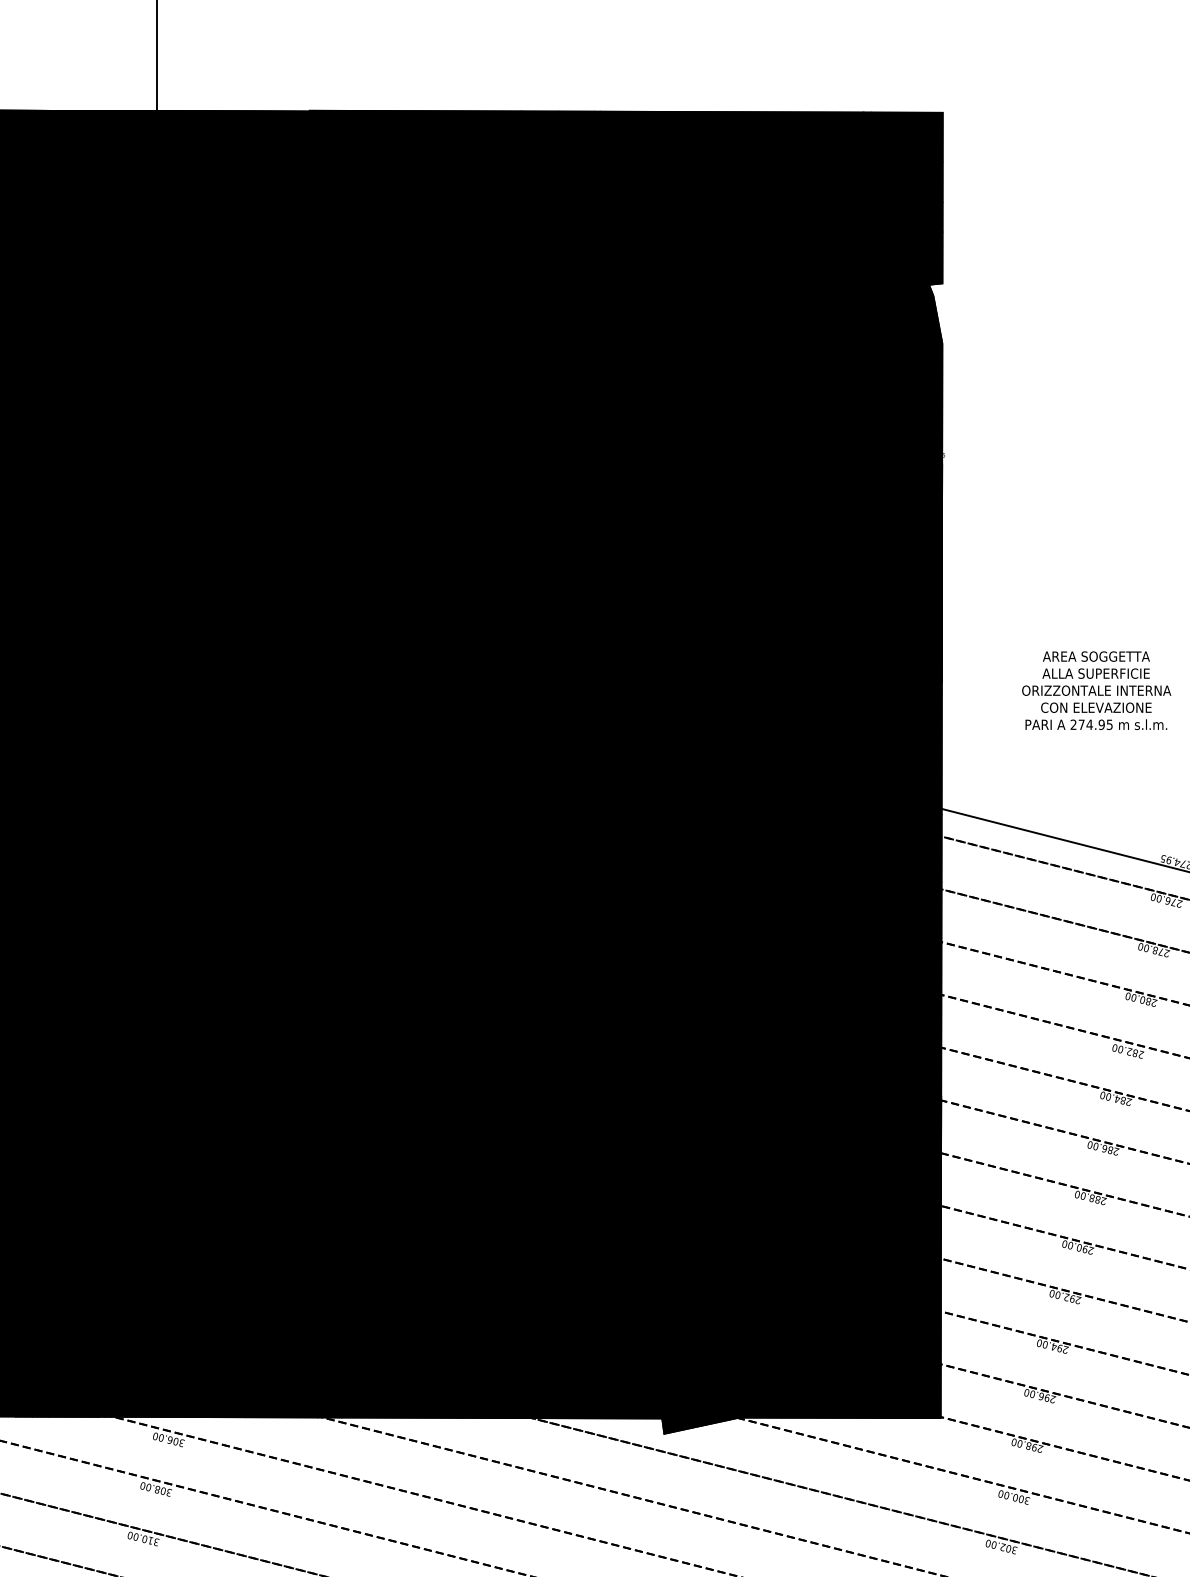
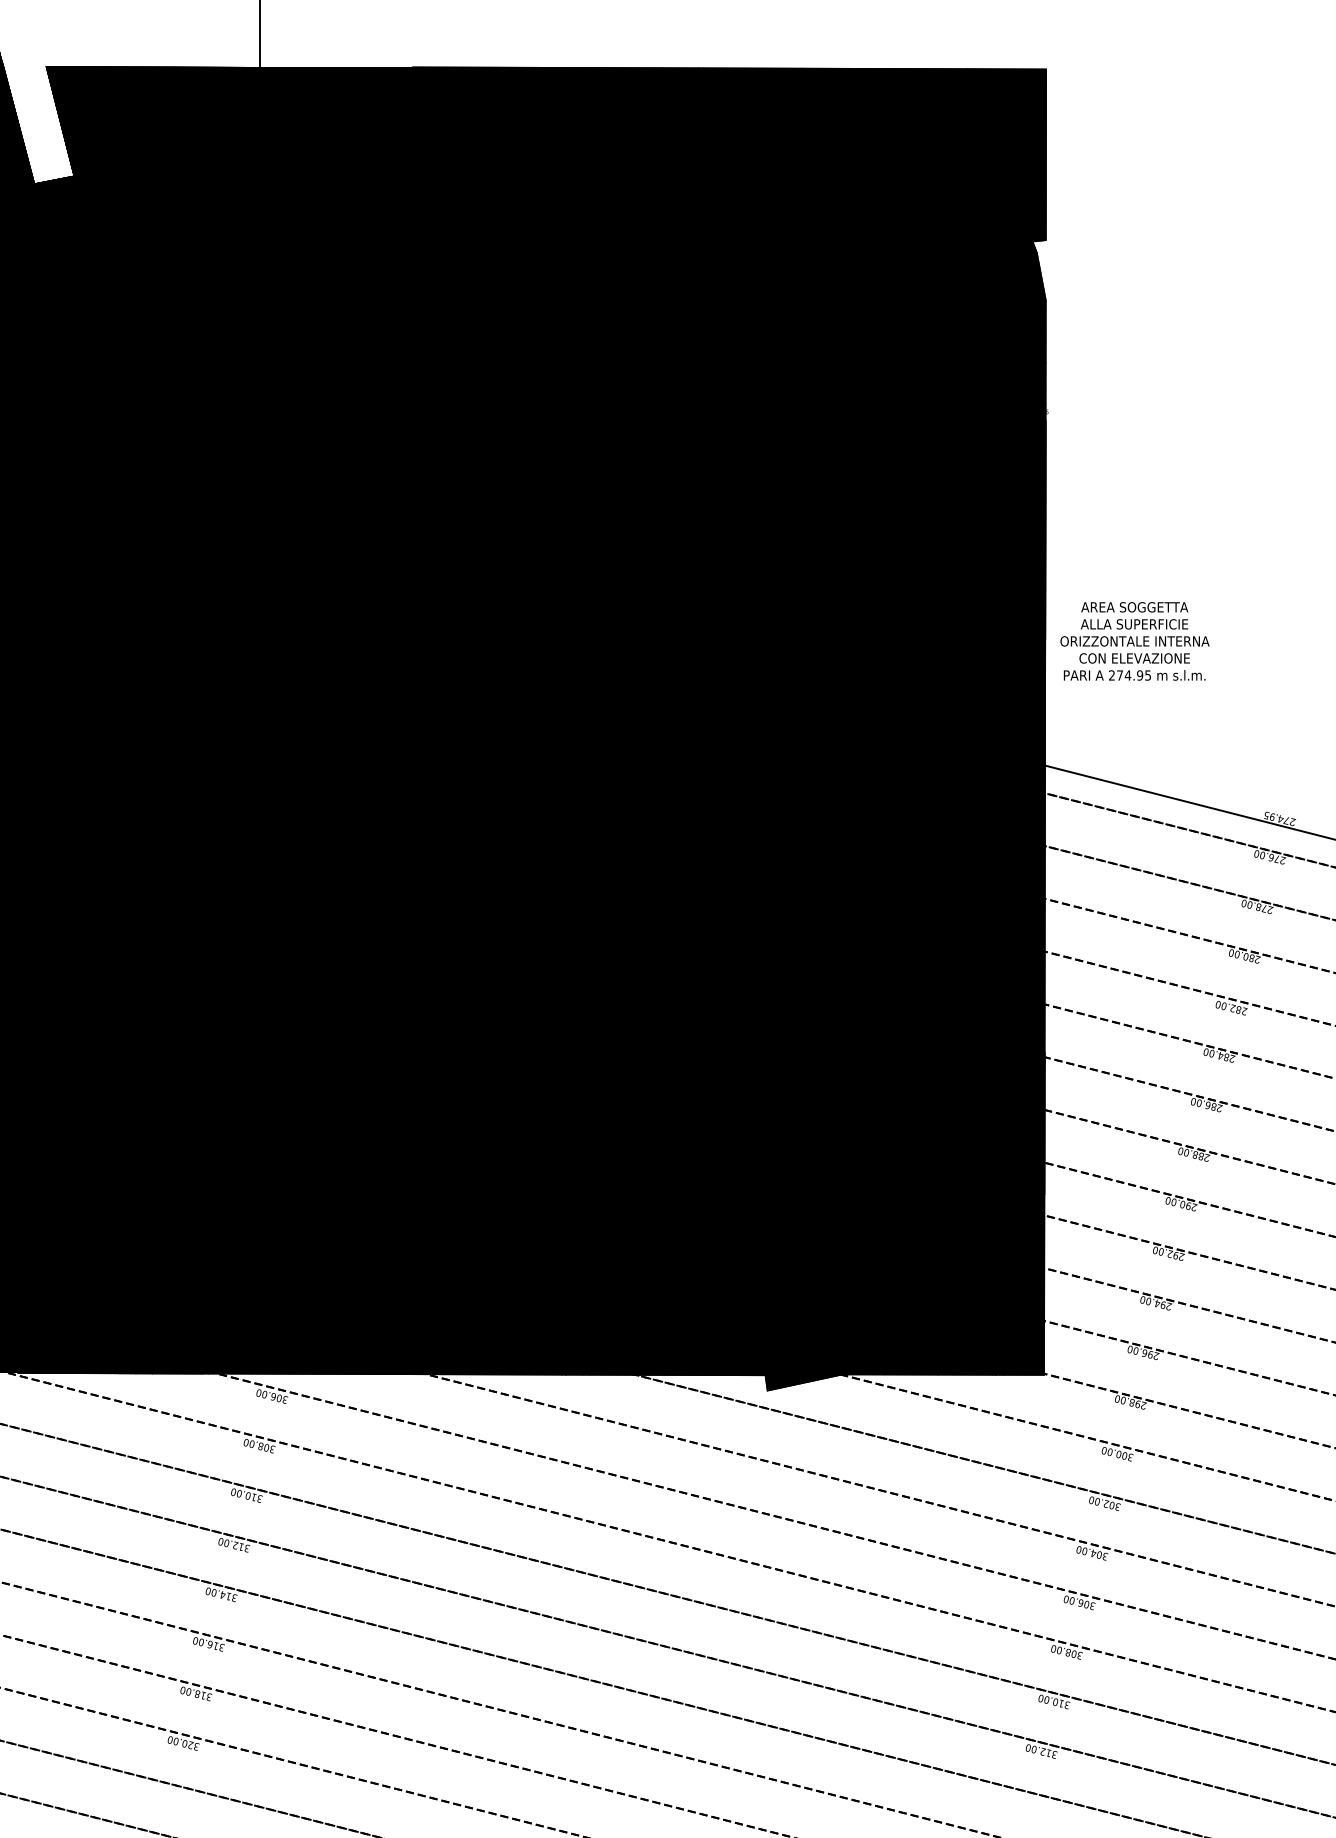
text: (1096, 690) -> (1134, 641), moved

